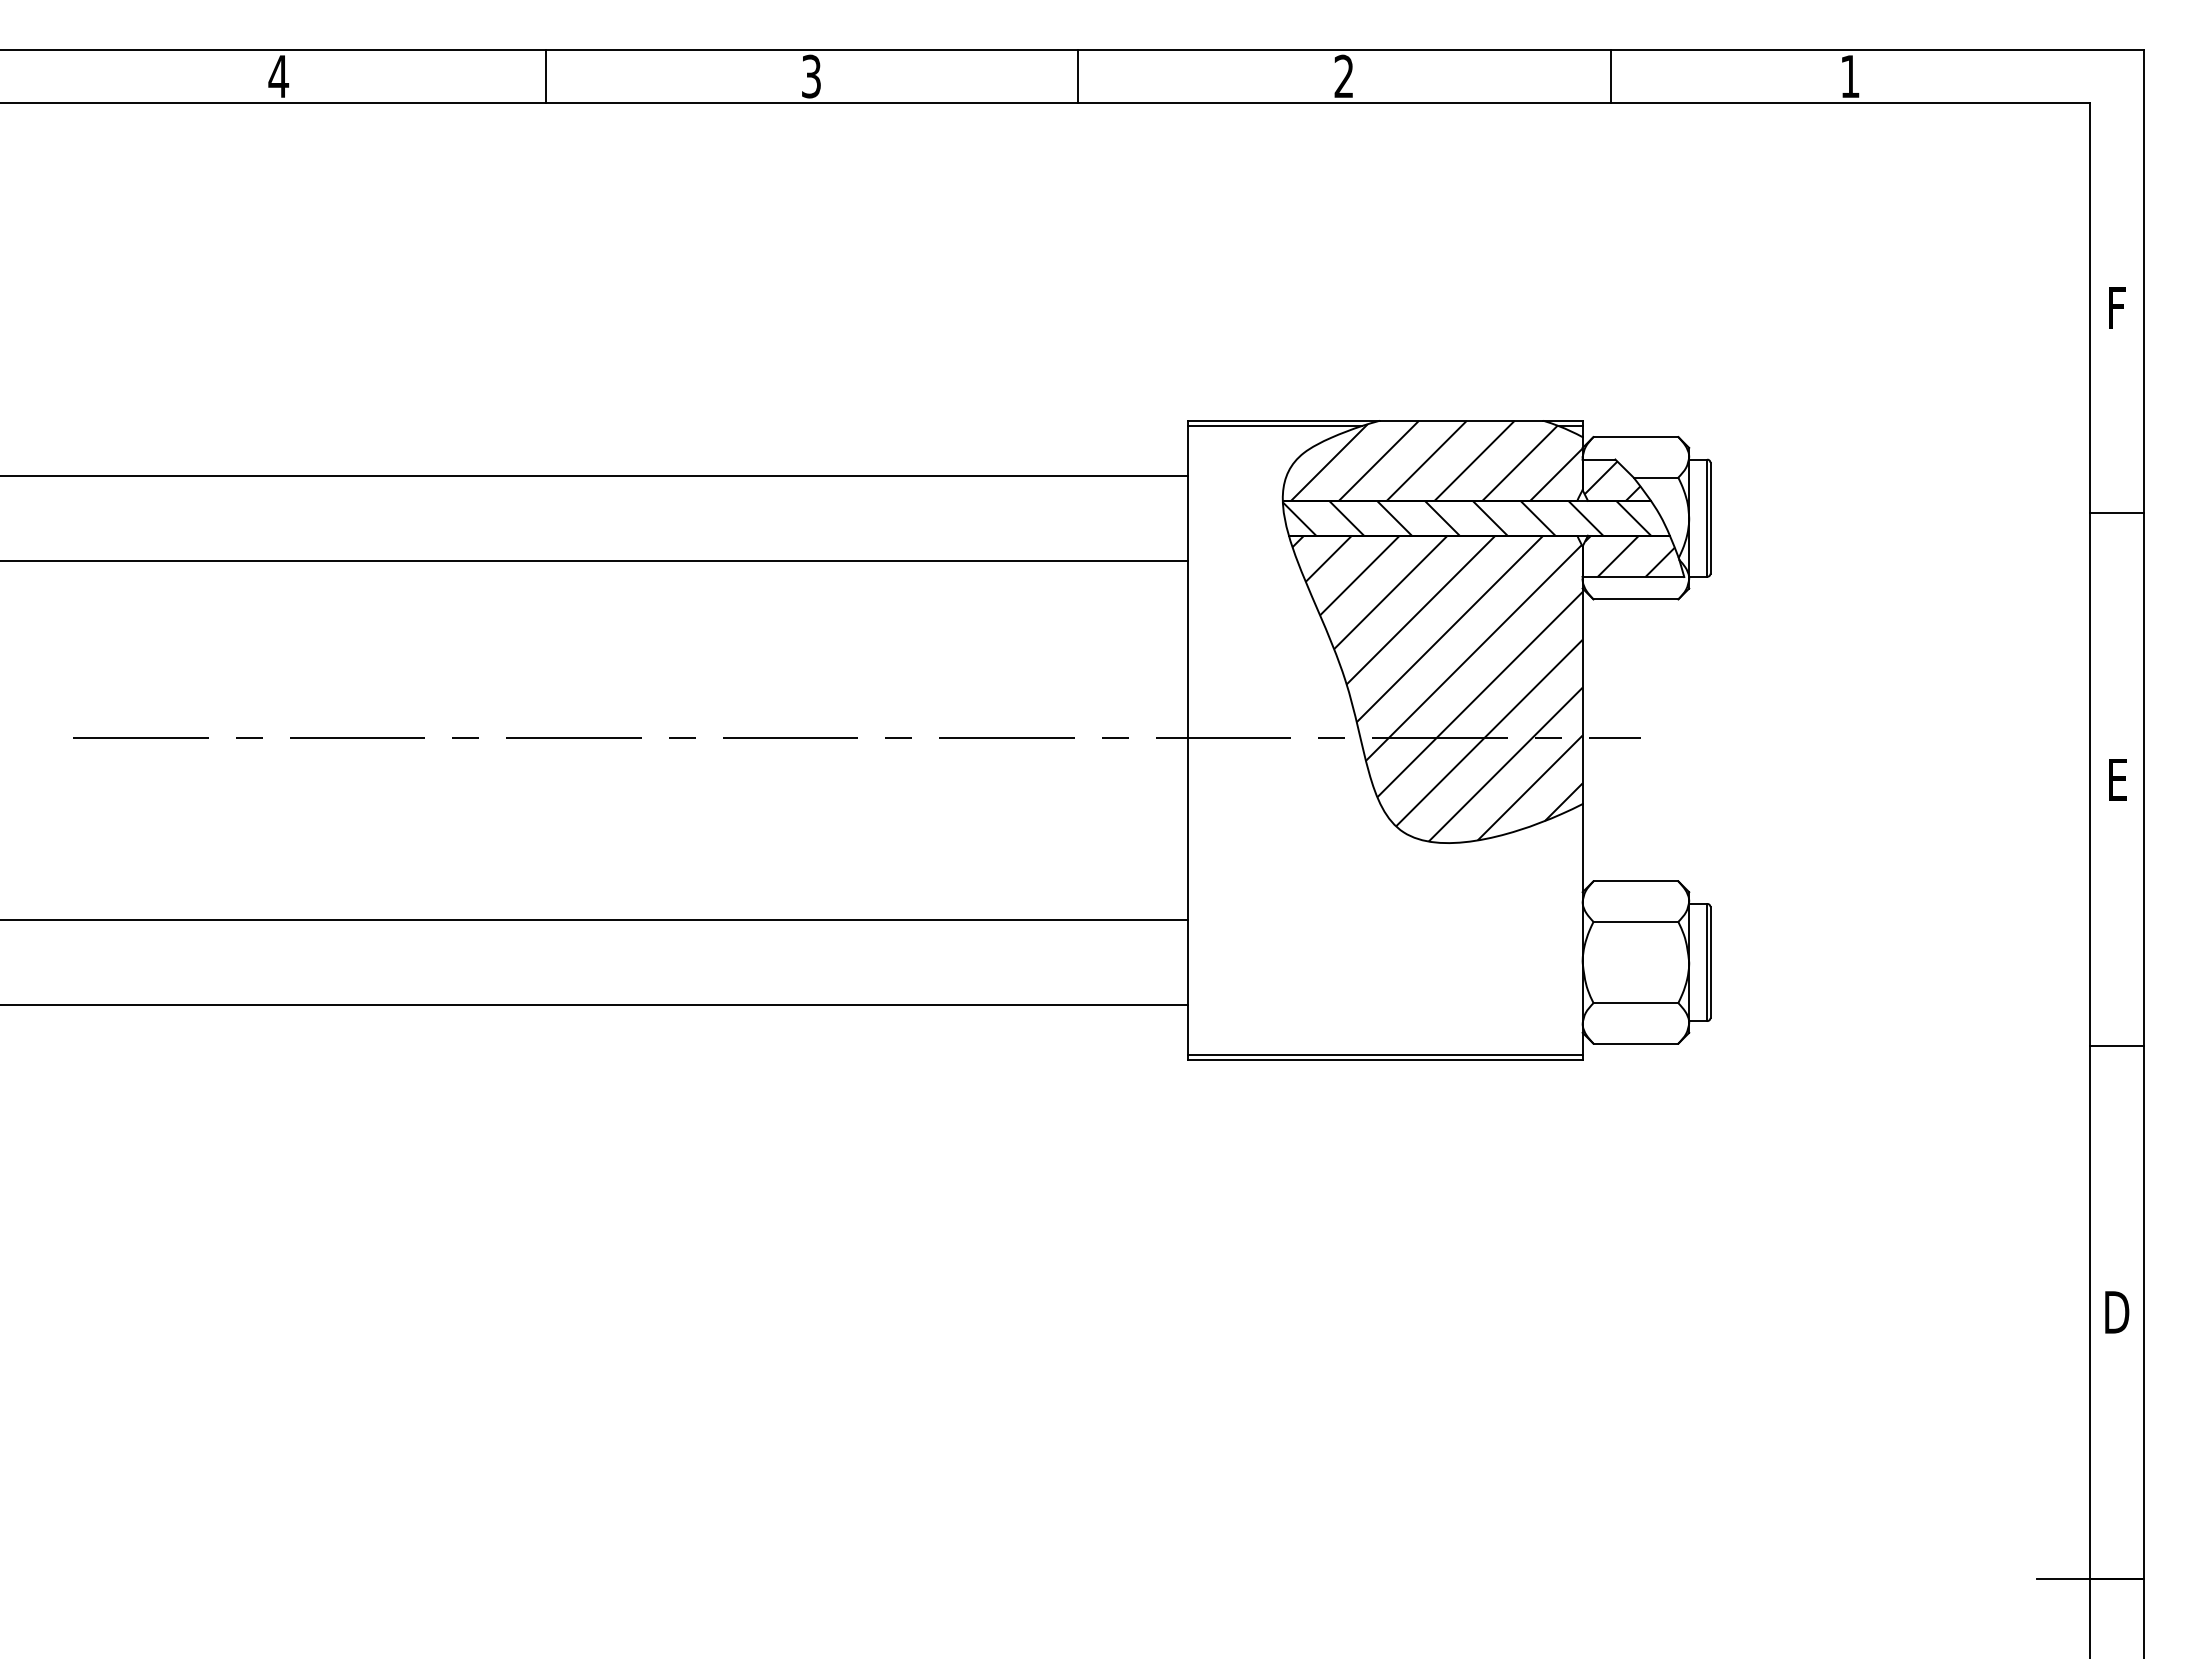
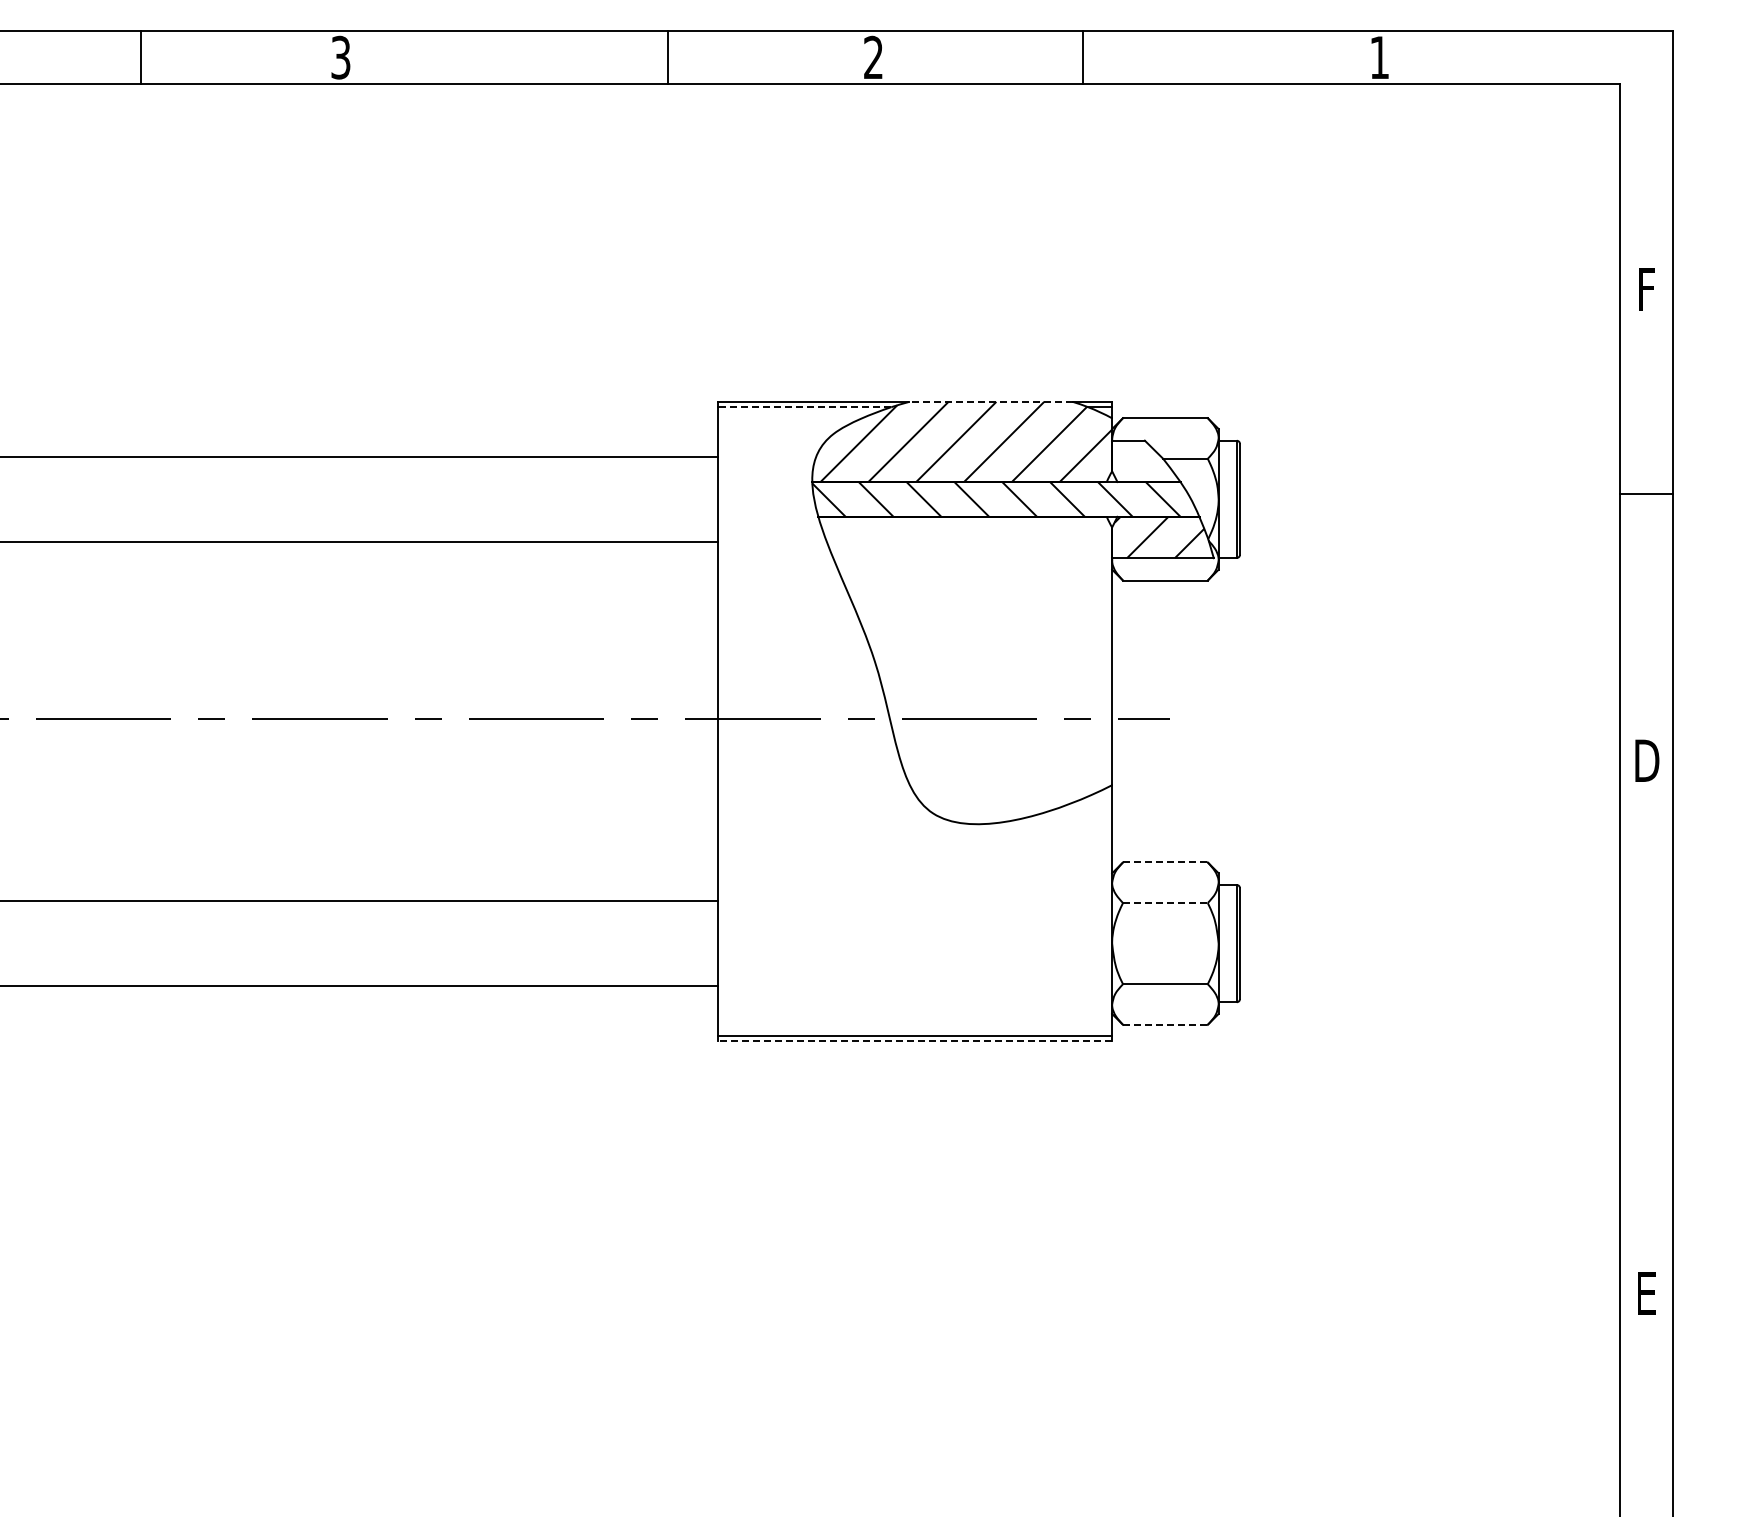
line: (545, 76) -> (140, 57), moved
line: (1078, 76) -> (667, 57), moved
line: (1611, 76) -> (1083, 57), moved
line: (1461, 420) -> (990, 401), solid -> dashed
line: (1275, 426) -> (804, 407), solid -> dashed
hatch: (1612, 480) -> (1141, 461), removed
hatch: (1437, 688) -> (966, 669), removed
text: (2117, 779) -> (1646, 760), E -> D
line: (1636, 881) -> (1165, 862), solid -> dashed
line: (1636, 921) -> (1165, 902), solid -> dashed
line: (1636, 1043) -> (1165, 1024), solid -> dashed
line: (2116, 1045) -> (1645, 1026), removed
line: (1385, 1059) -> (914, 1040), solid -> dashed
text: (2117, 1312) -> (1646, 1293), D -> E

